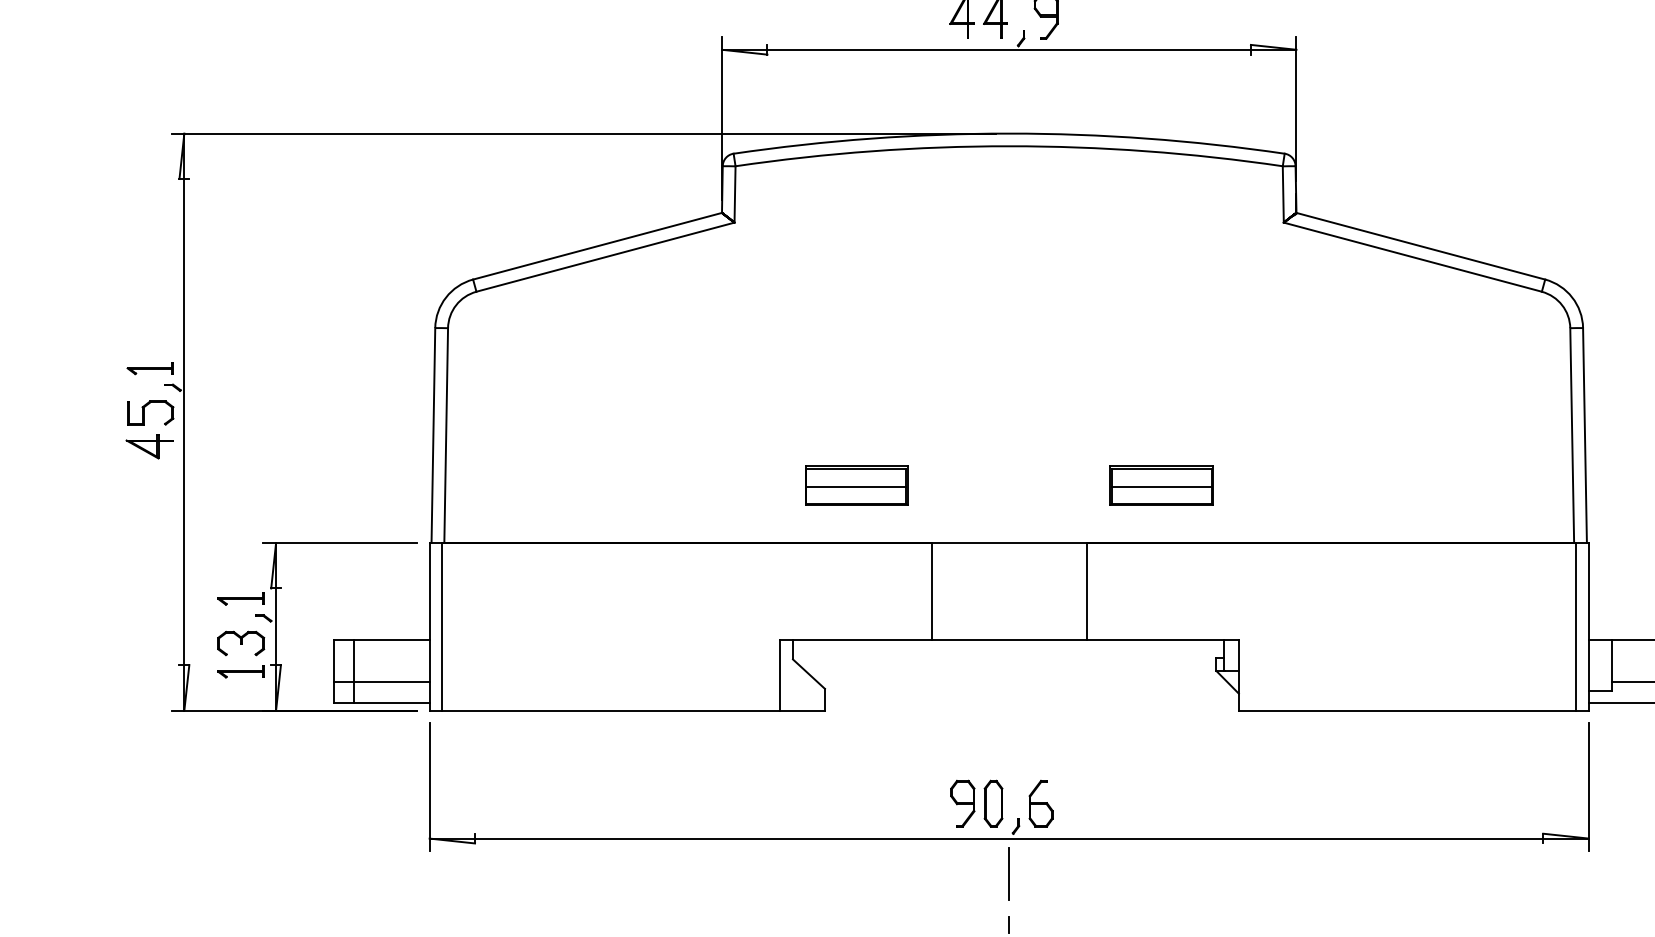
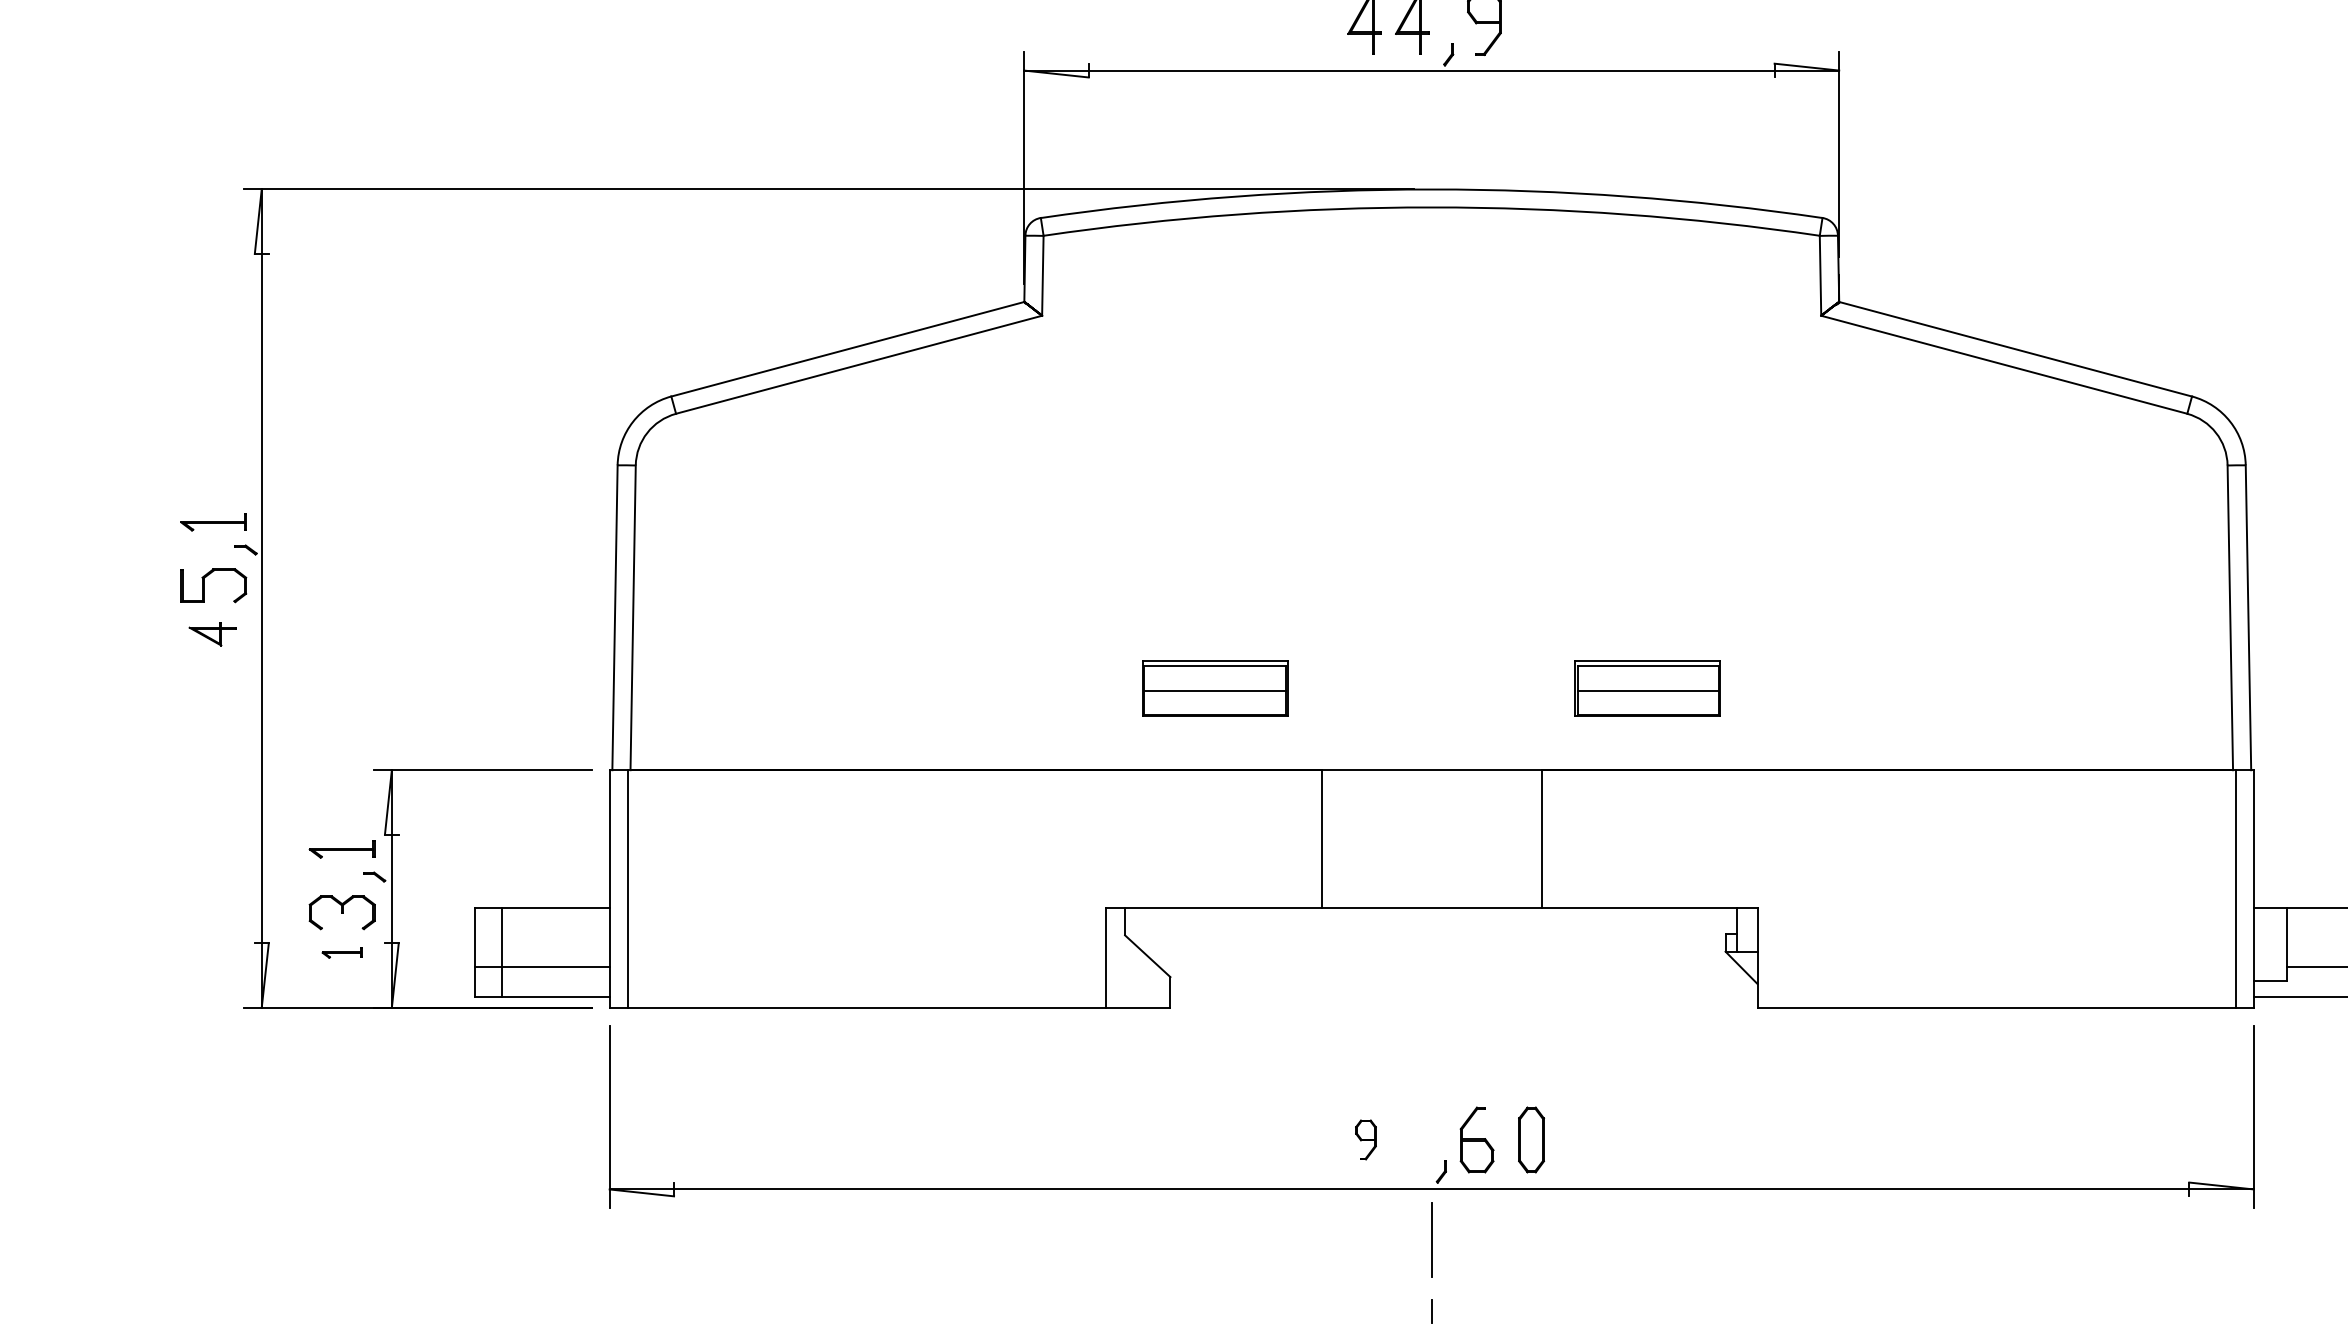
part: (149, 447) -> (212, 634), size x0.7
part: (240, 671) -> (341, 952), size x0.6
part: (962, 803) -> (1365, 1139), size x0.6
part: (993, 803) -> (1531, 1139), moved

